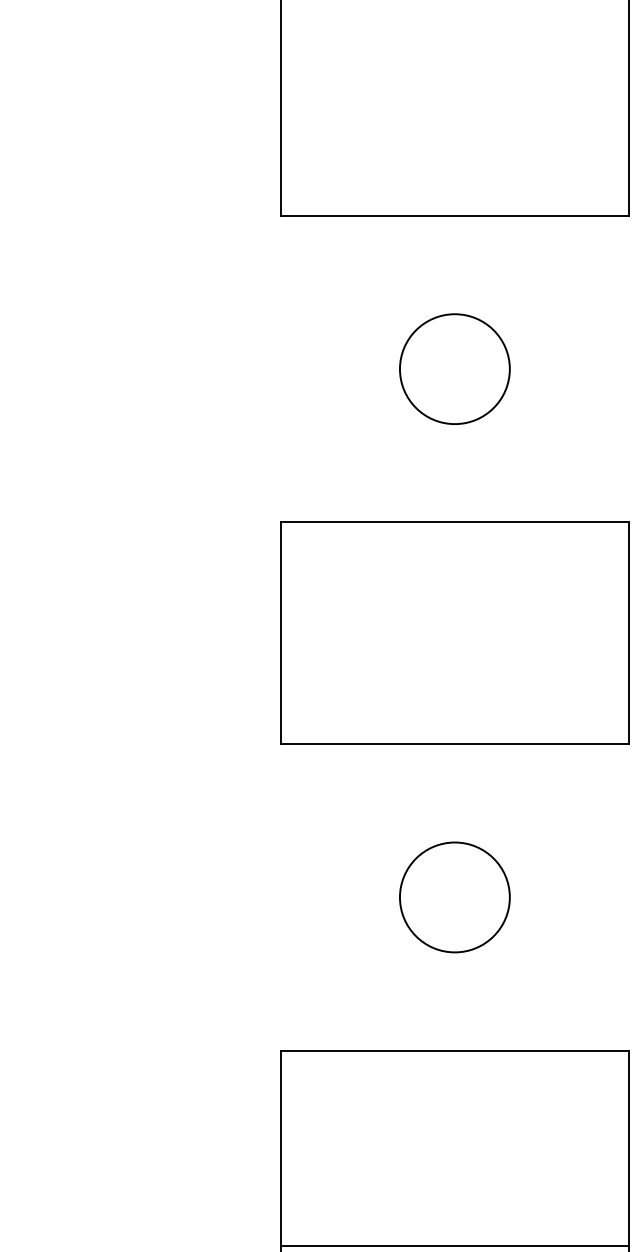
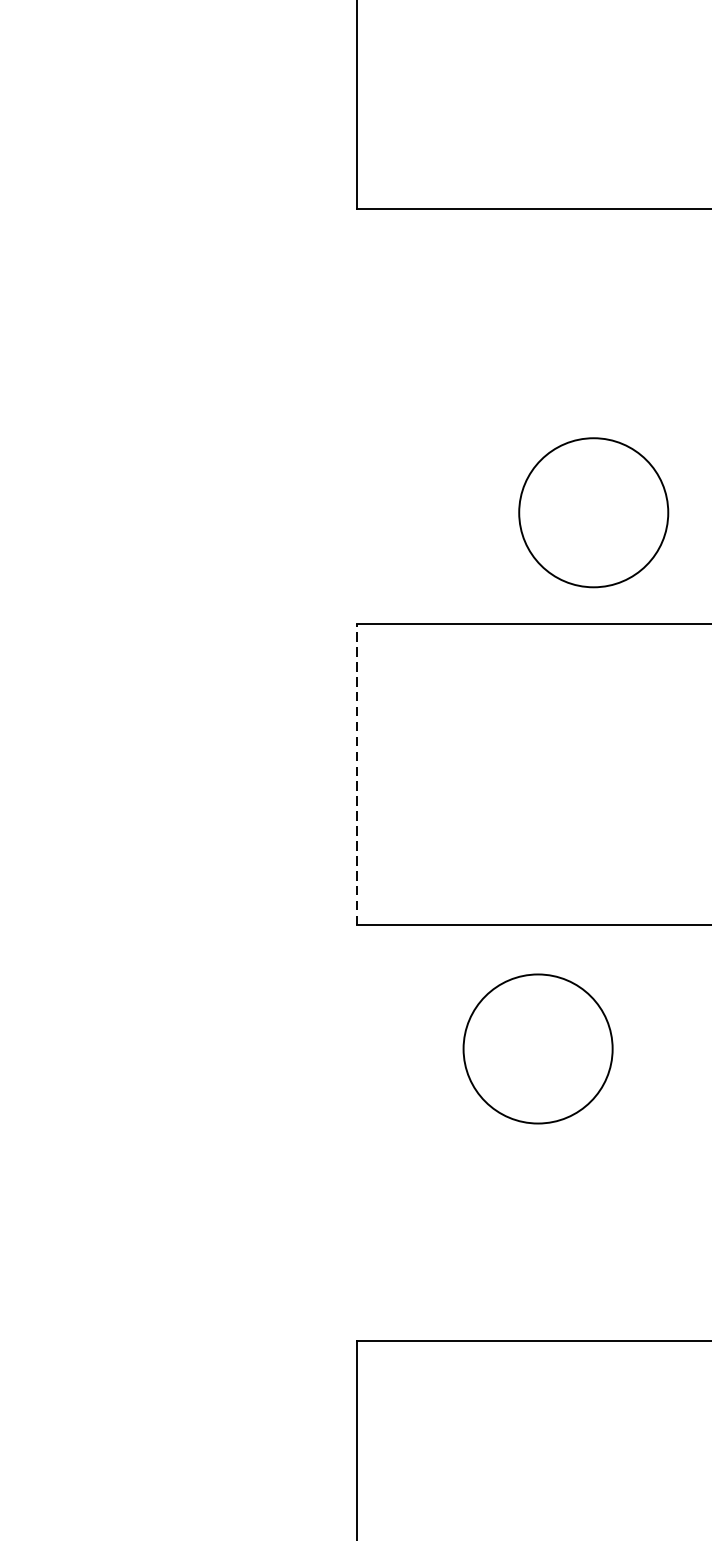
circle: (454, 368) -> (593, 511), moved
line: (280, 633) -> (357, 775), solid -> dashed
circle: (454, 897) -> (537, 1049), moved

